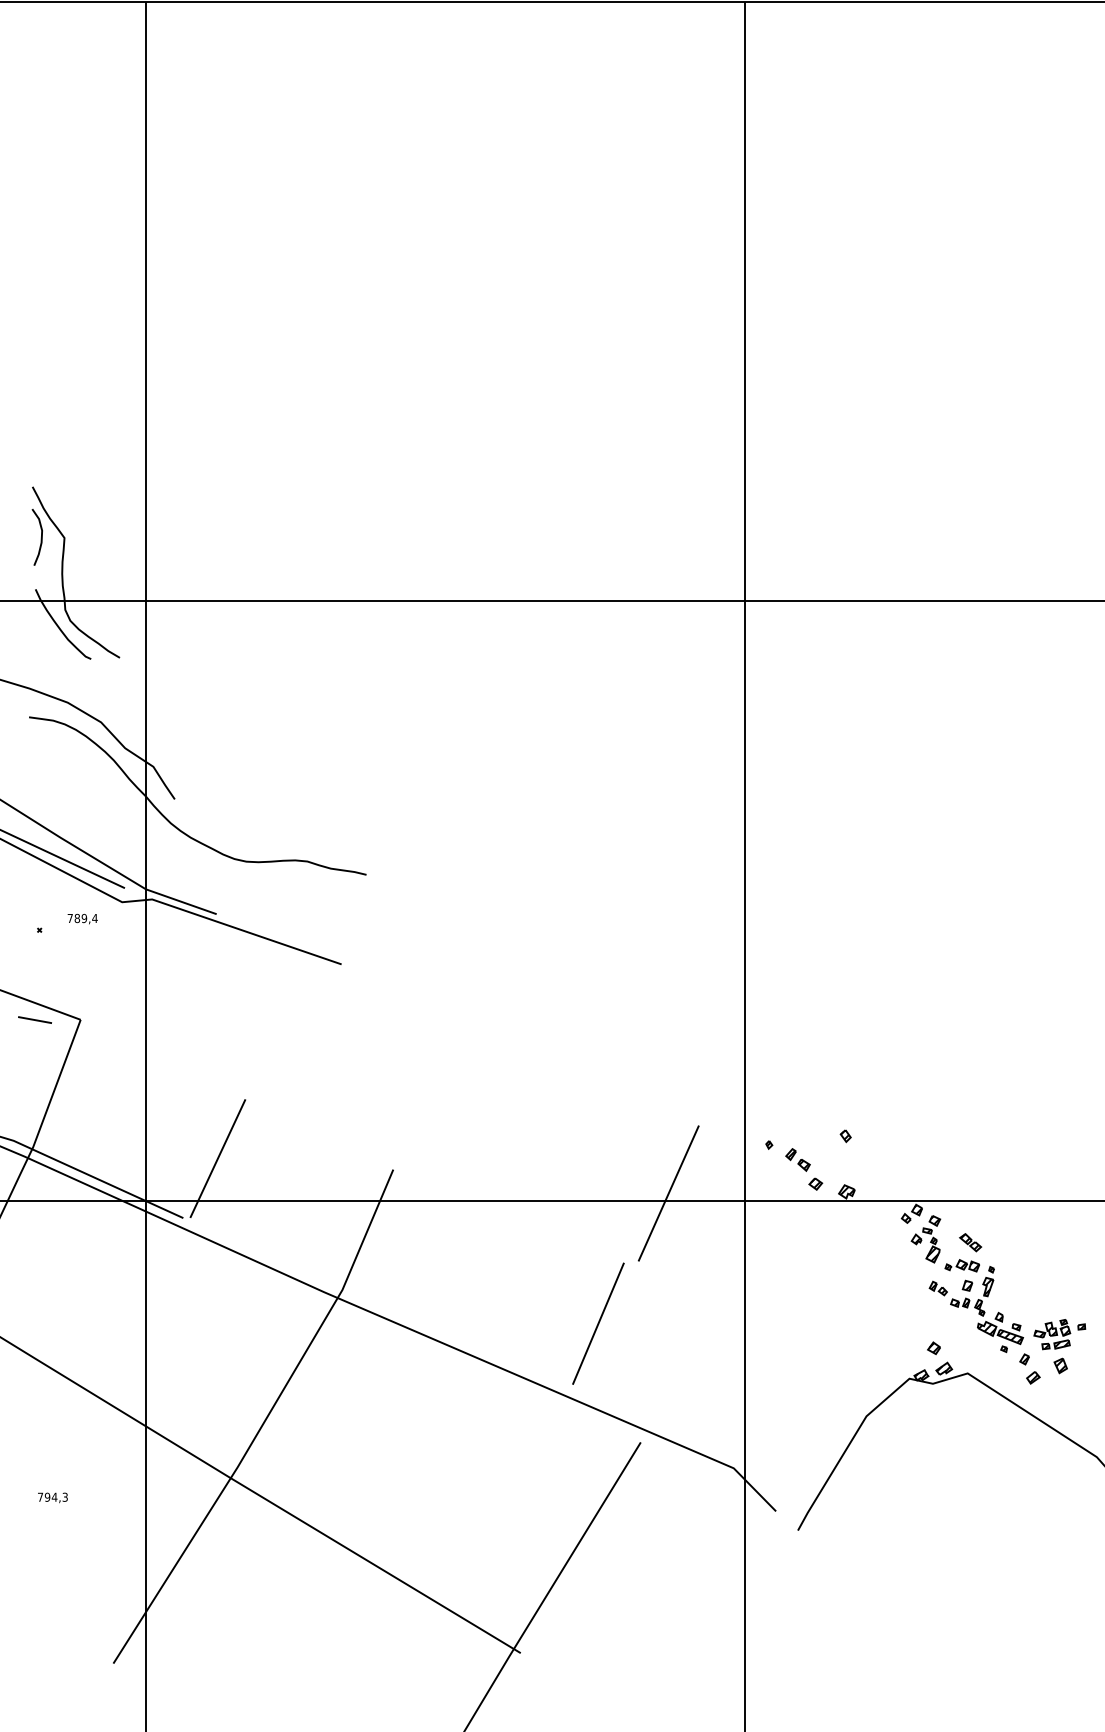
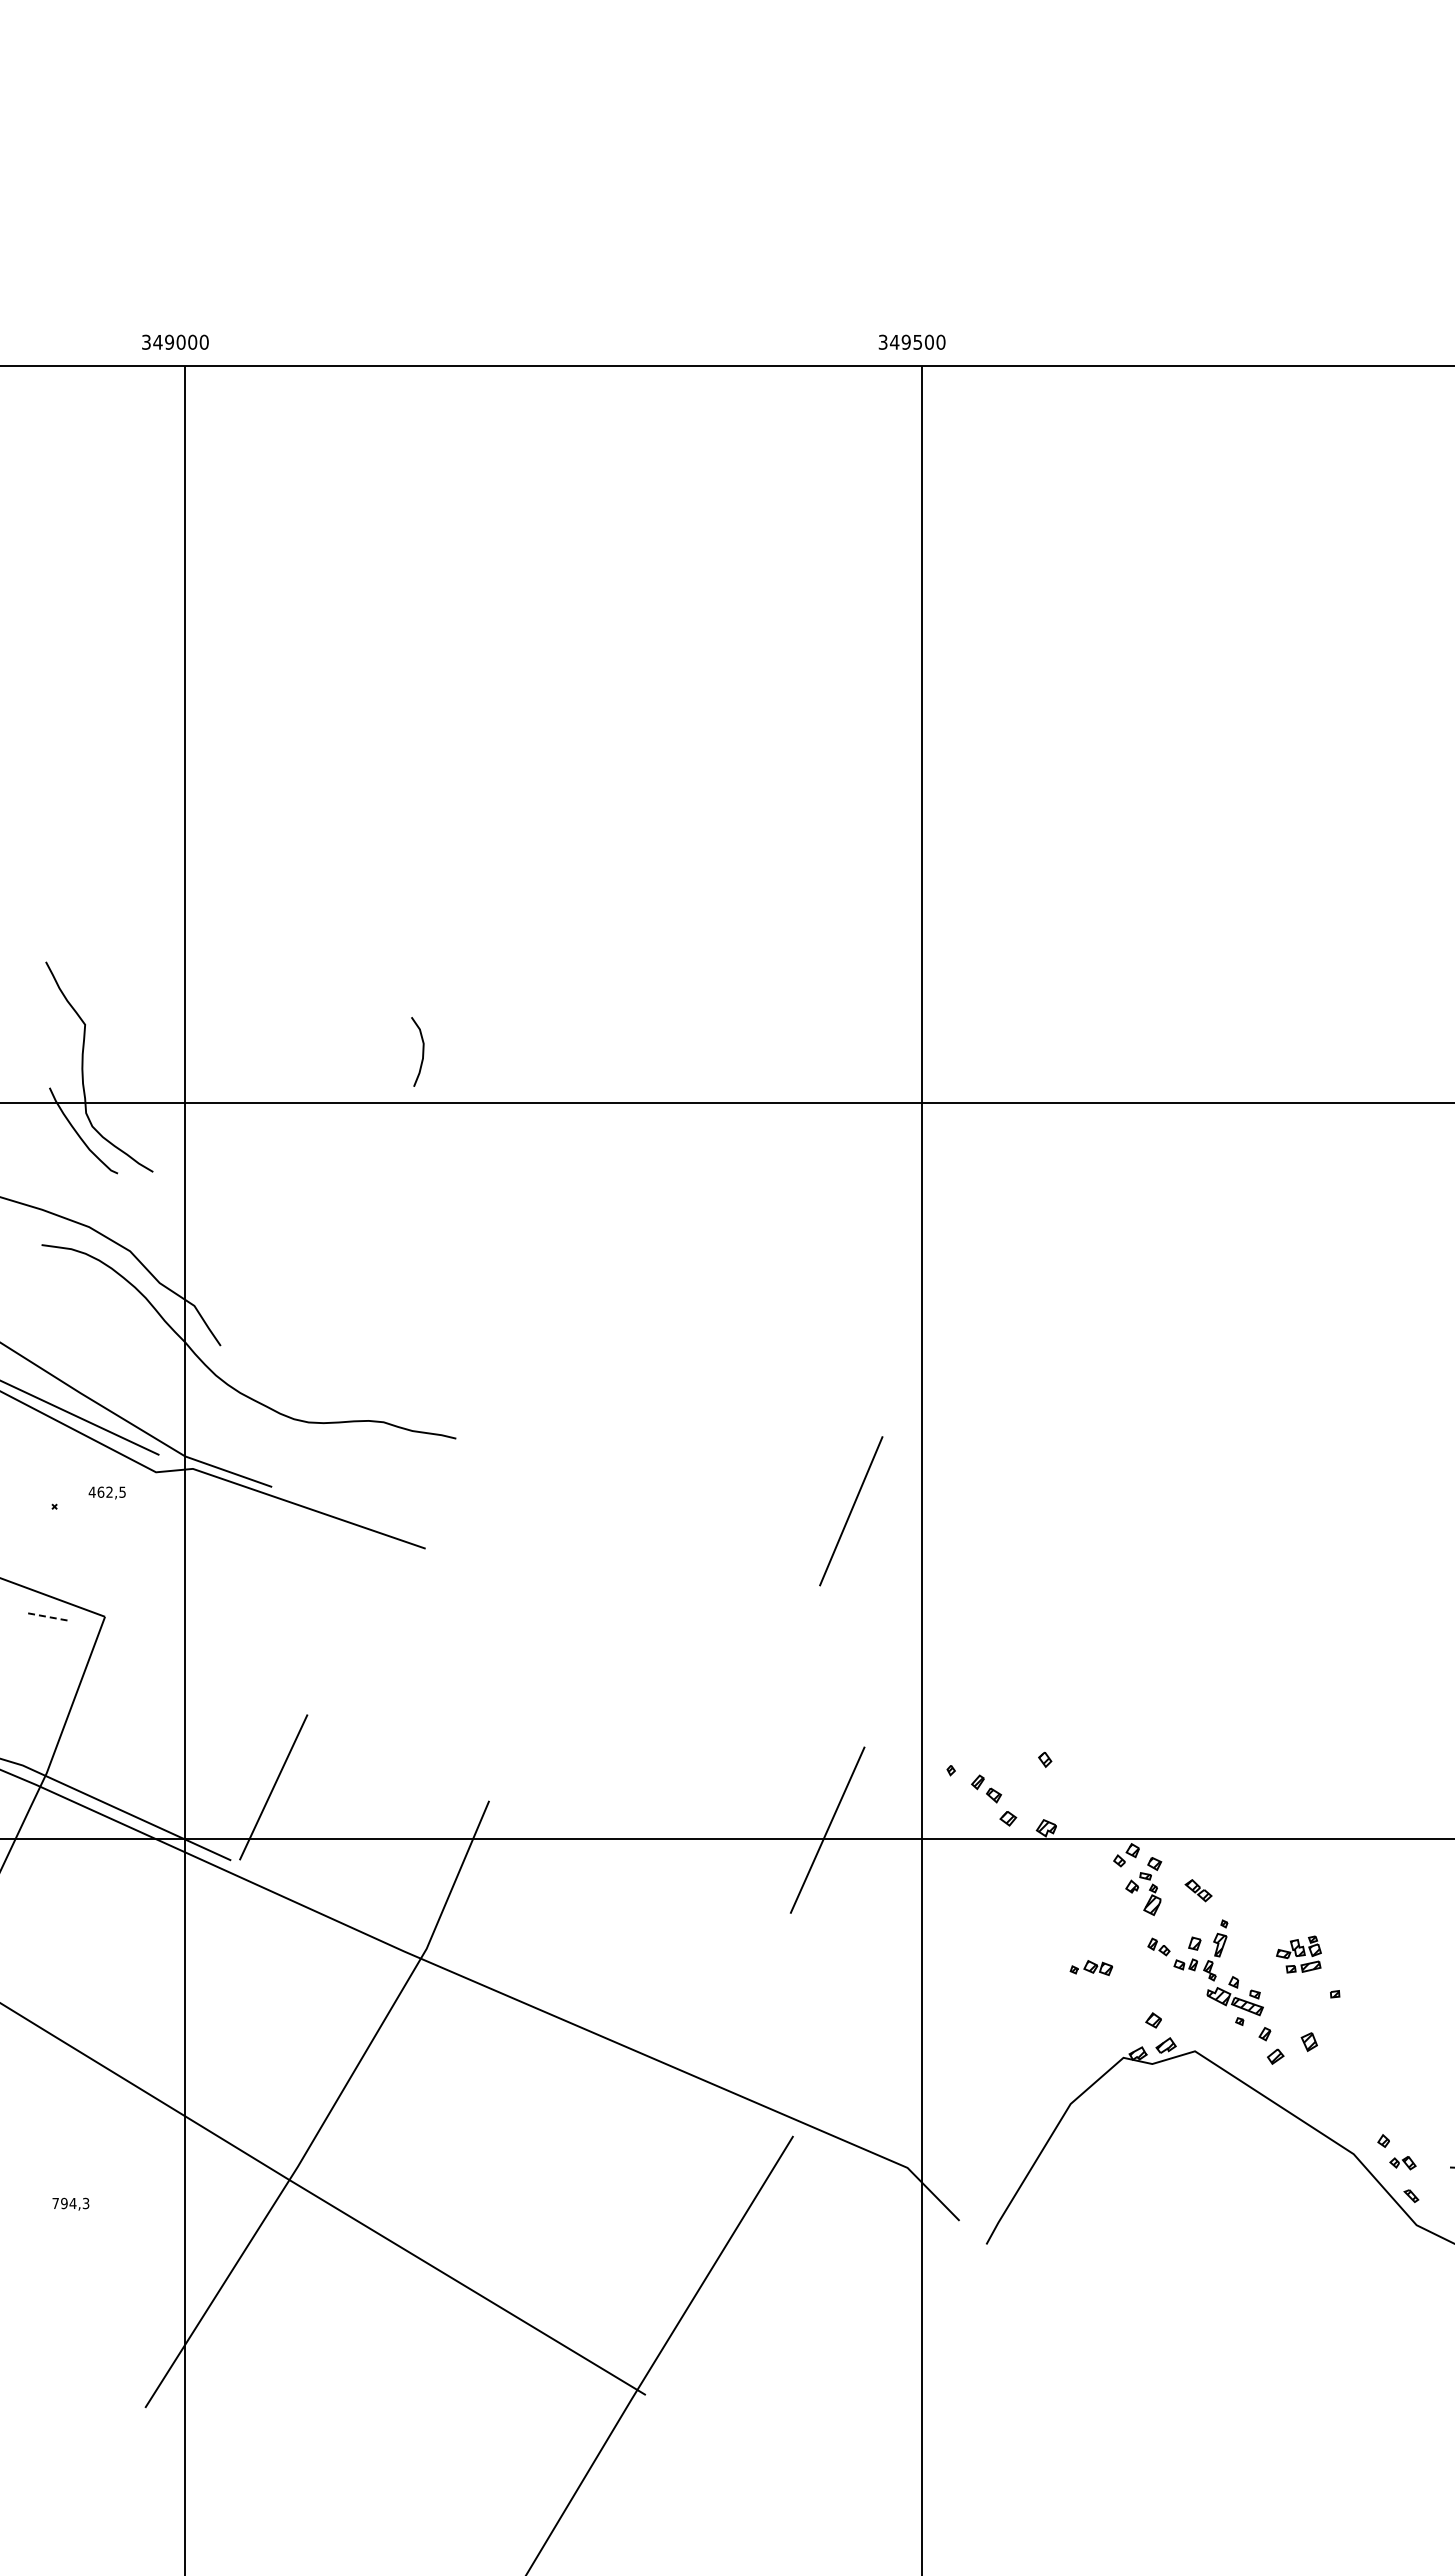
curve: (41, 536) -> (422, 1051), moved
text: (82, 917) -> (107, 1491), 789,4 -> 462,5
line: (35, 1020) -> (49, 1617), solid -> dashed
part: (961, 1265) -> (1090, 1967), moved
line: (598, 1323) -> (851, 1511), moved
part: (1051, 1334) -> (1298, 1954), moved

